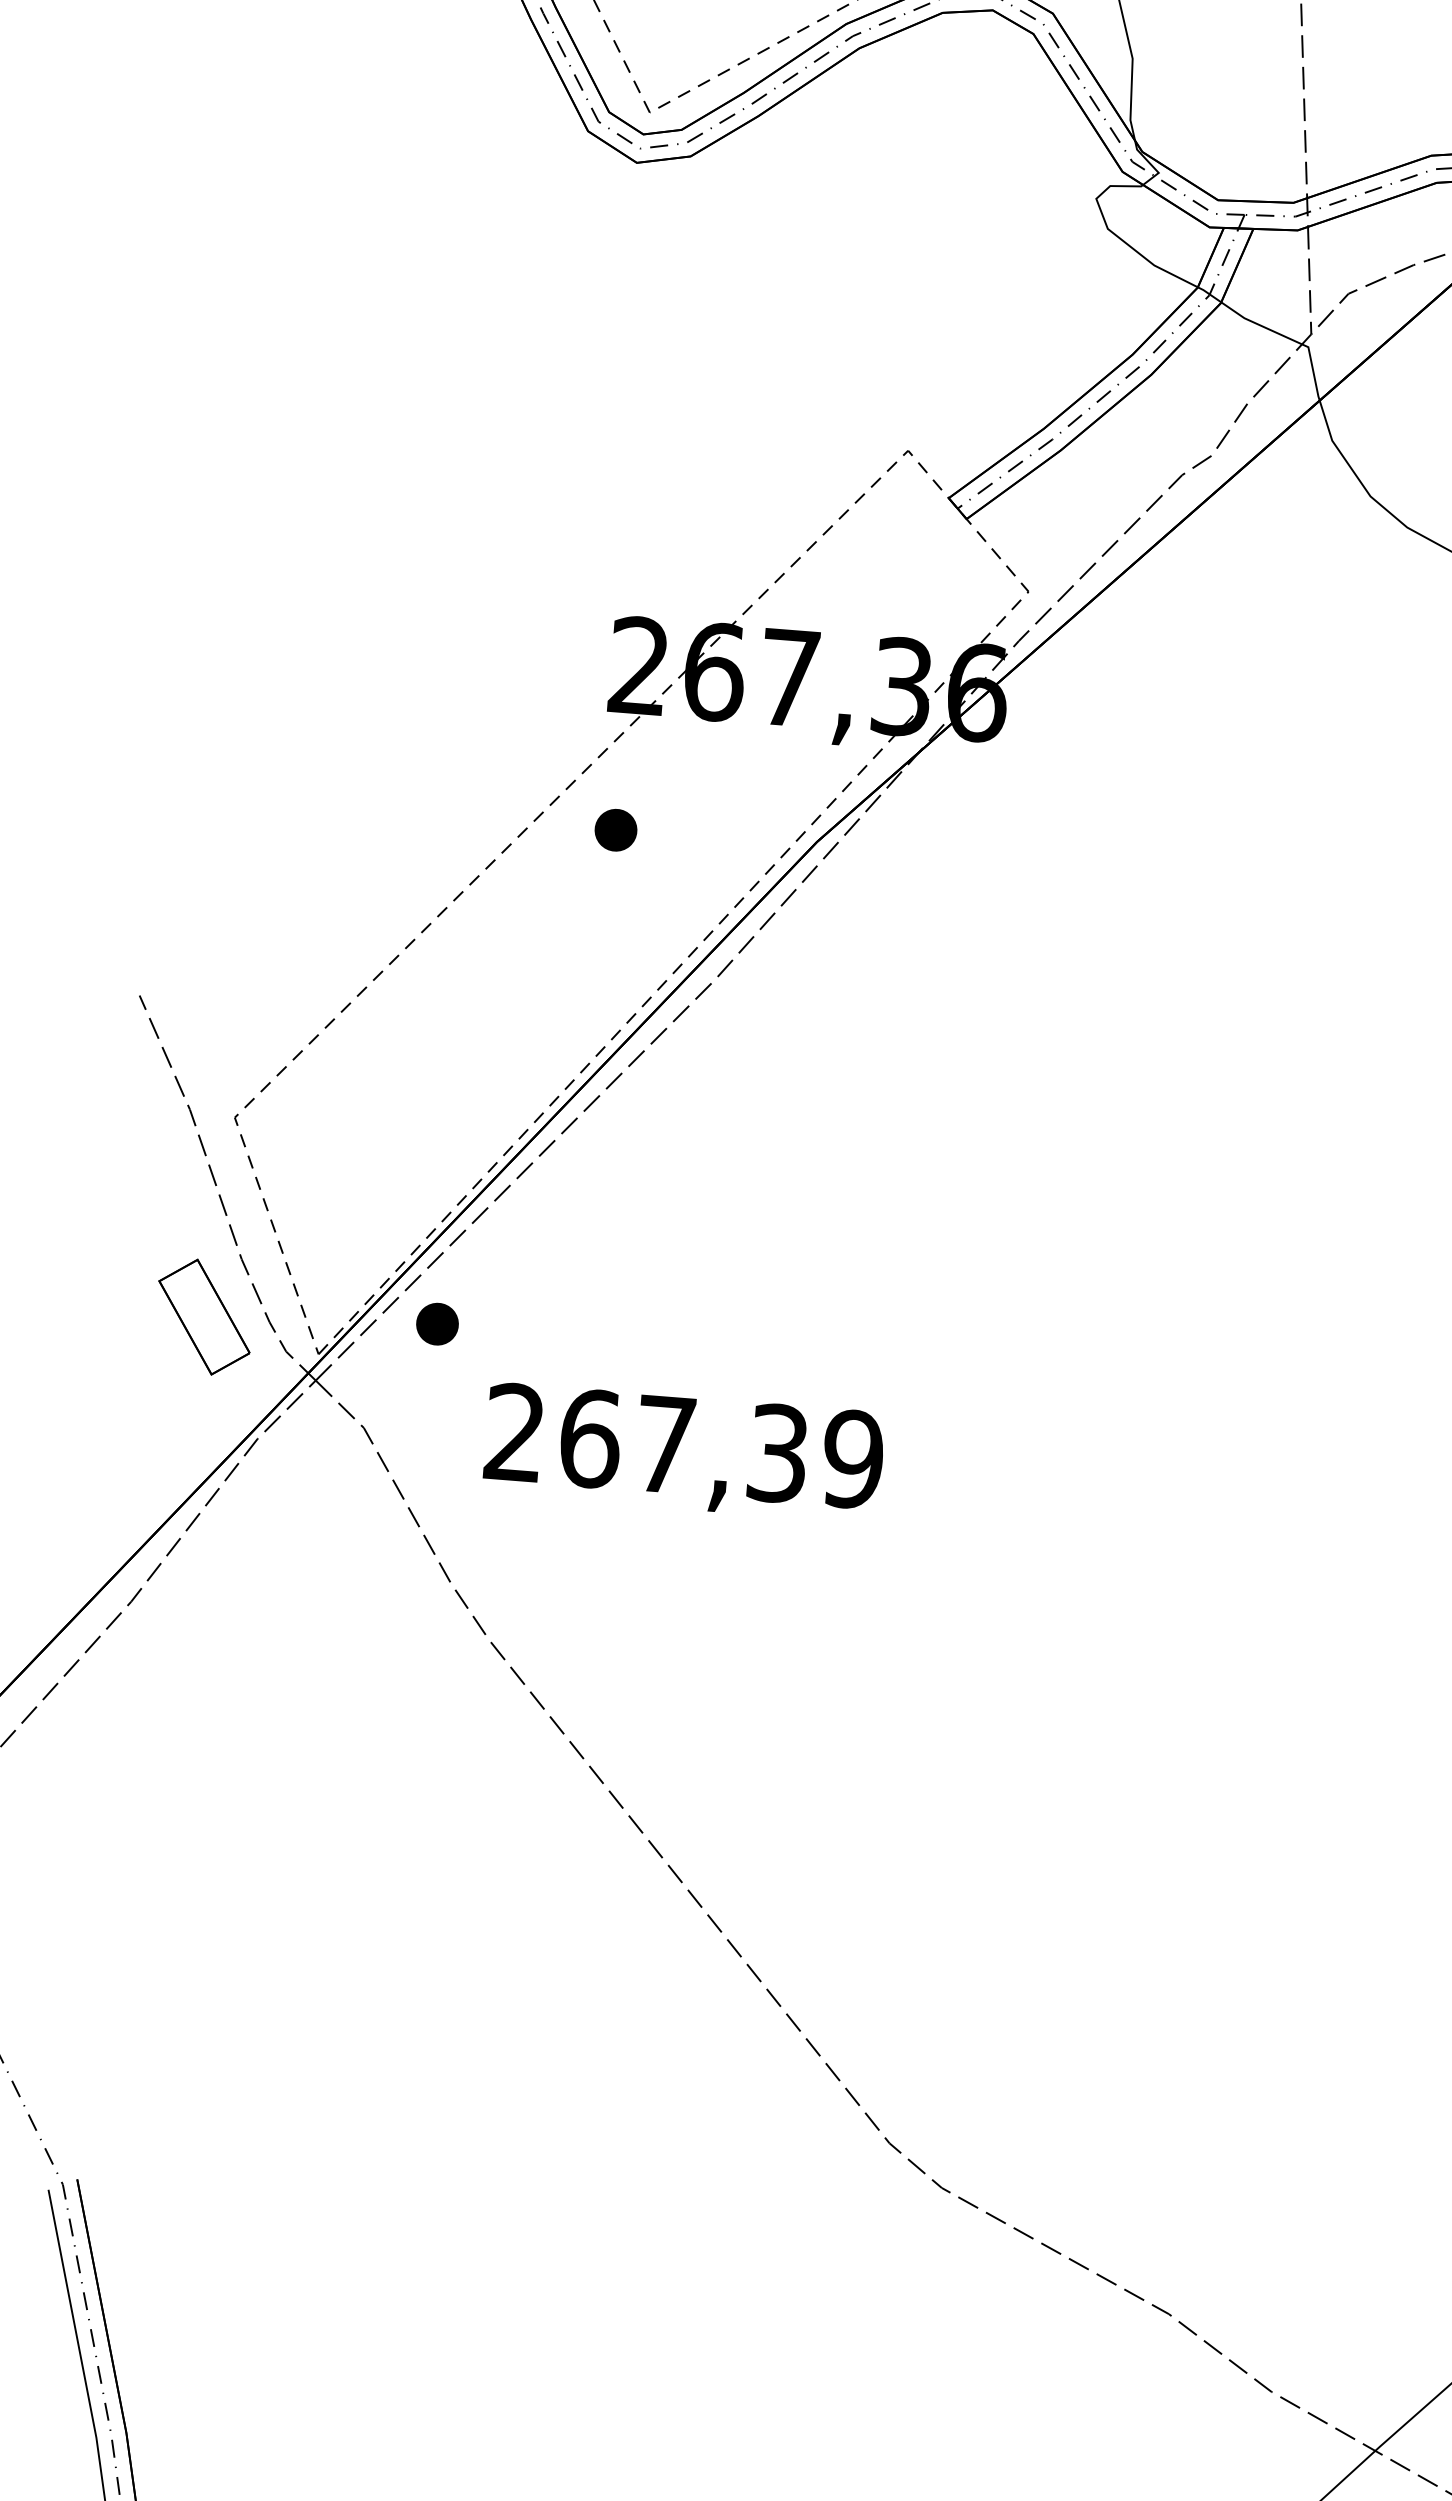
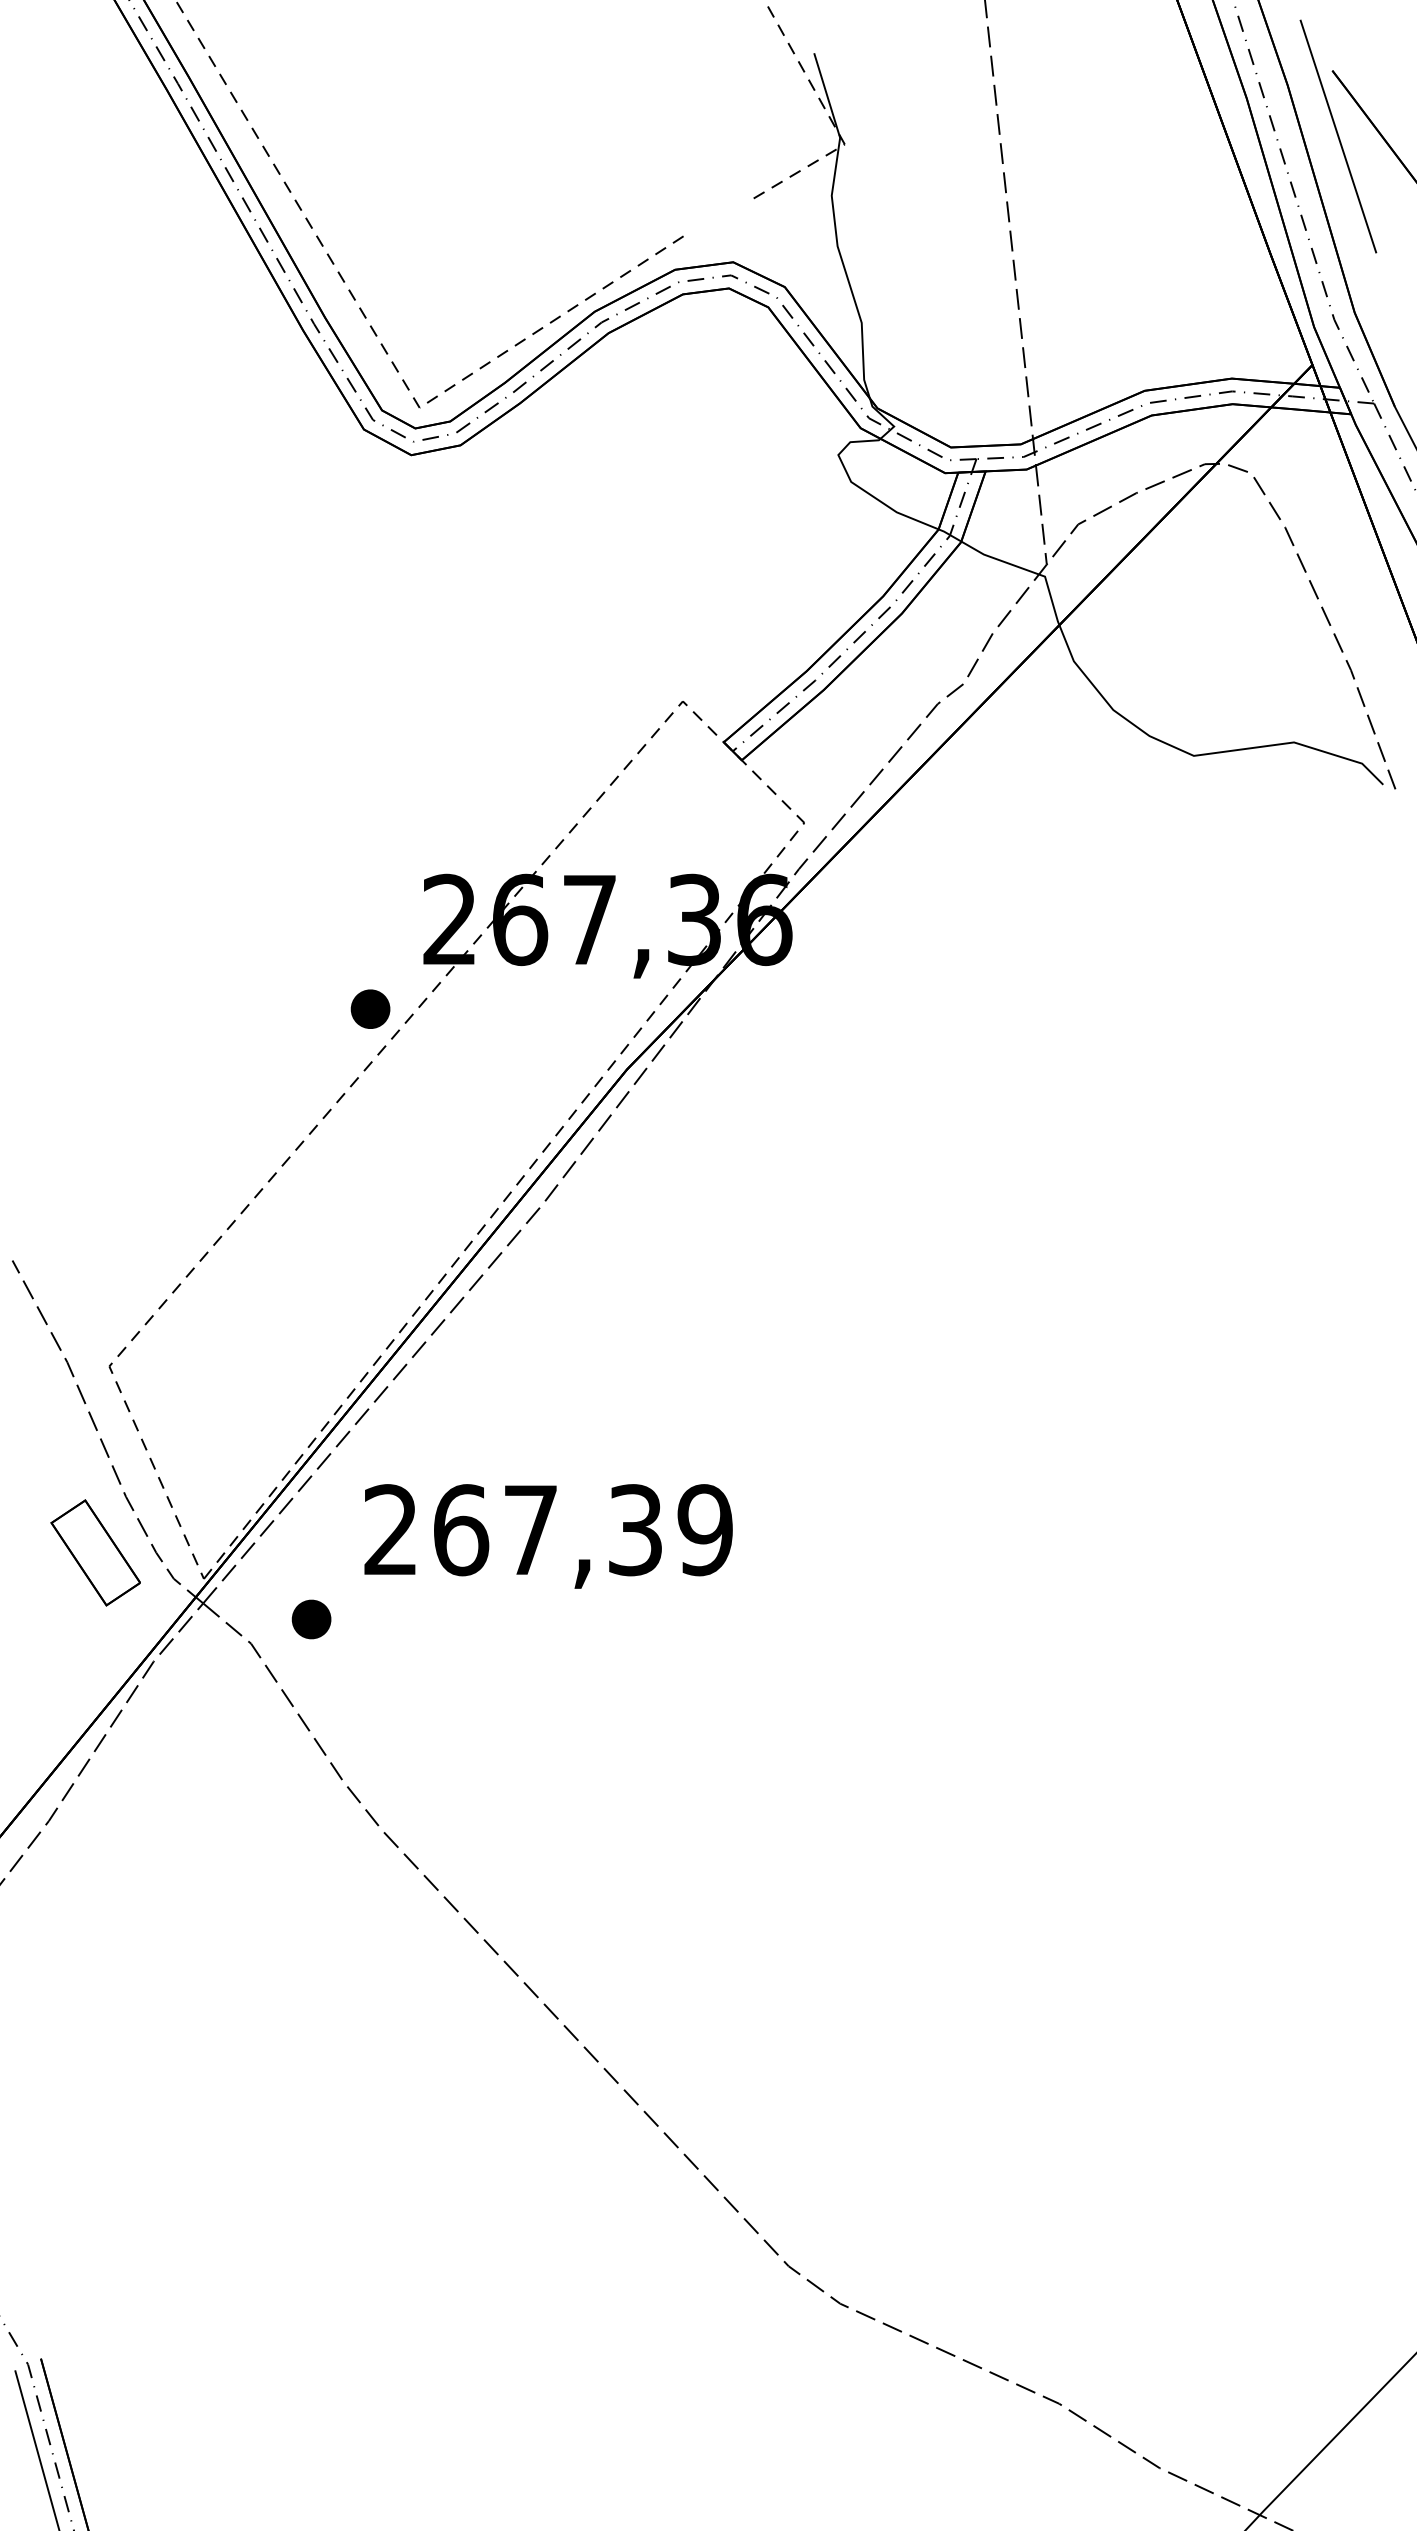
part: (615, 829) -> (370, 1008), moved
part: (437, 1324) -> (311, 1619), moved
text: (683, 1452) -> (548, 1536), moved

